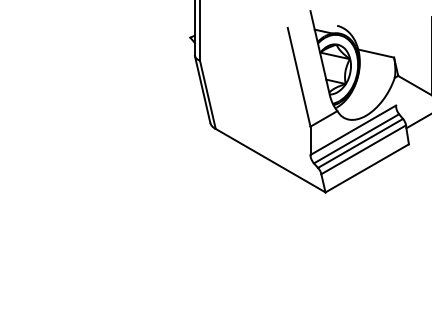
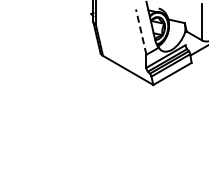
line: (299, 75) -> (141, 31), solid -> dashed

